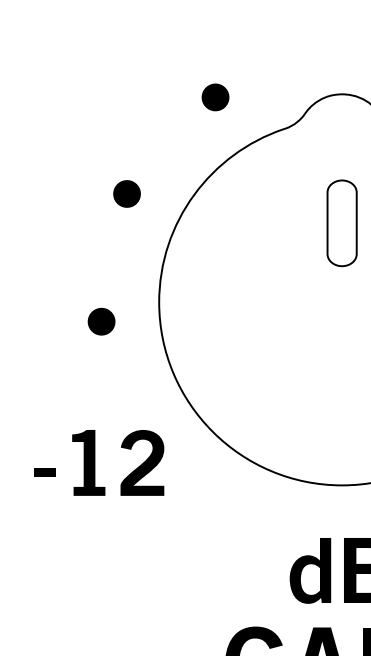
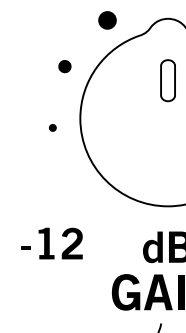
part: (213, 95) -> (106, 19), size x1.4
part: (101, 320) -> (52, 127), size x0.6
part: (99, 462) -> (51, 243), moved

